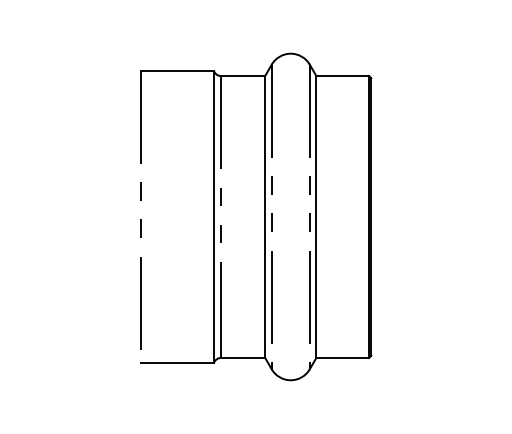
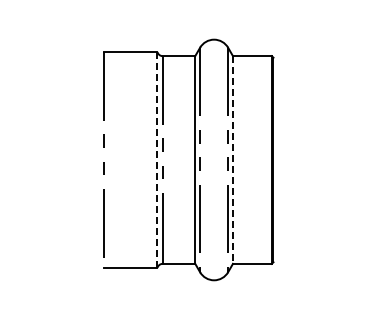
line: (213, 217) -> (157, 160), solid -> dashed
line: (315, 217) -> (232, 160), solid -> dashed

